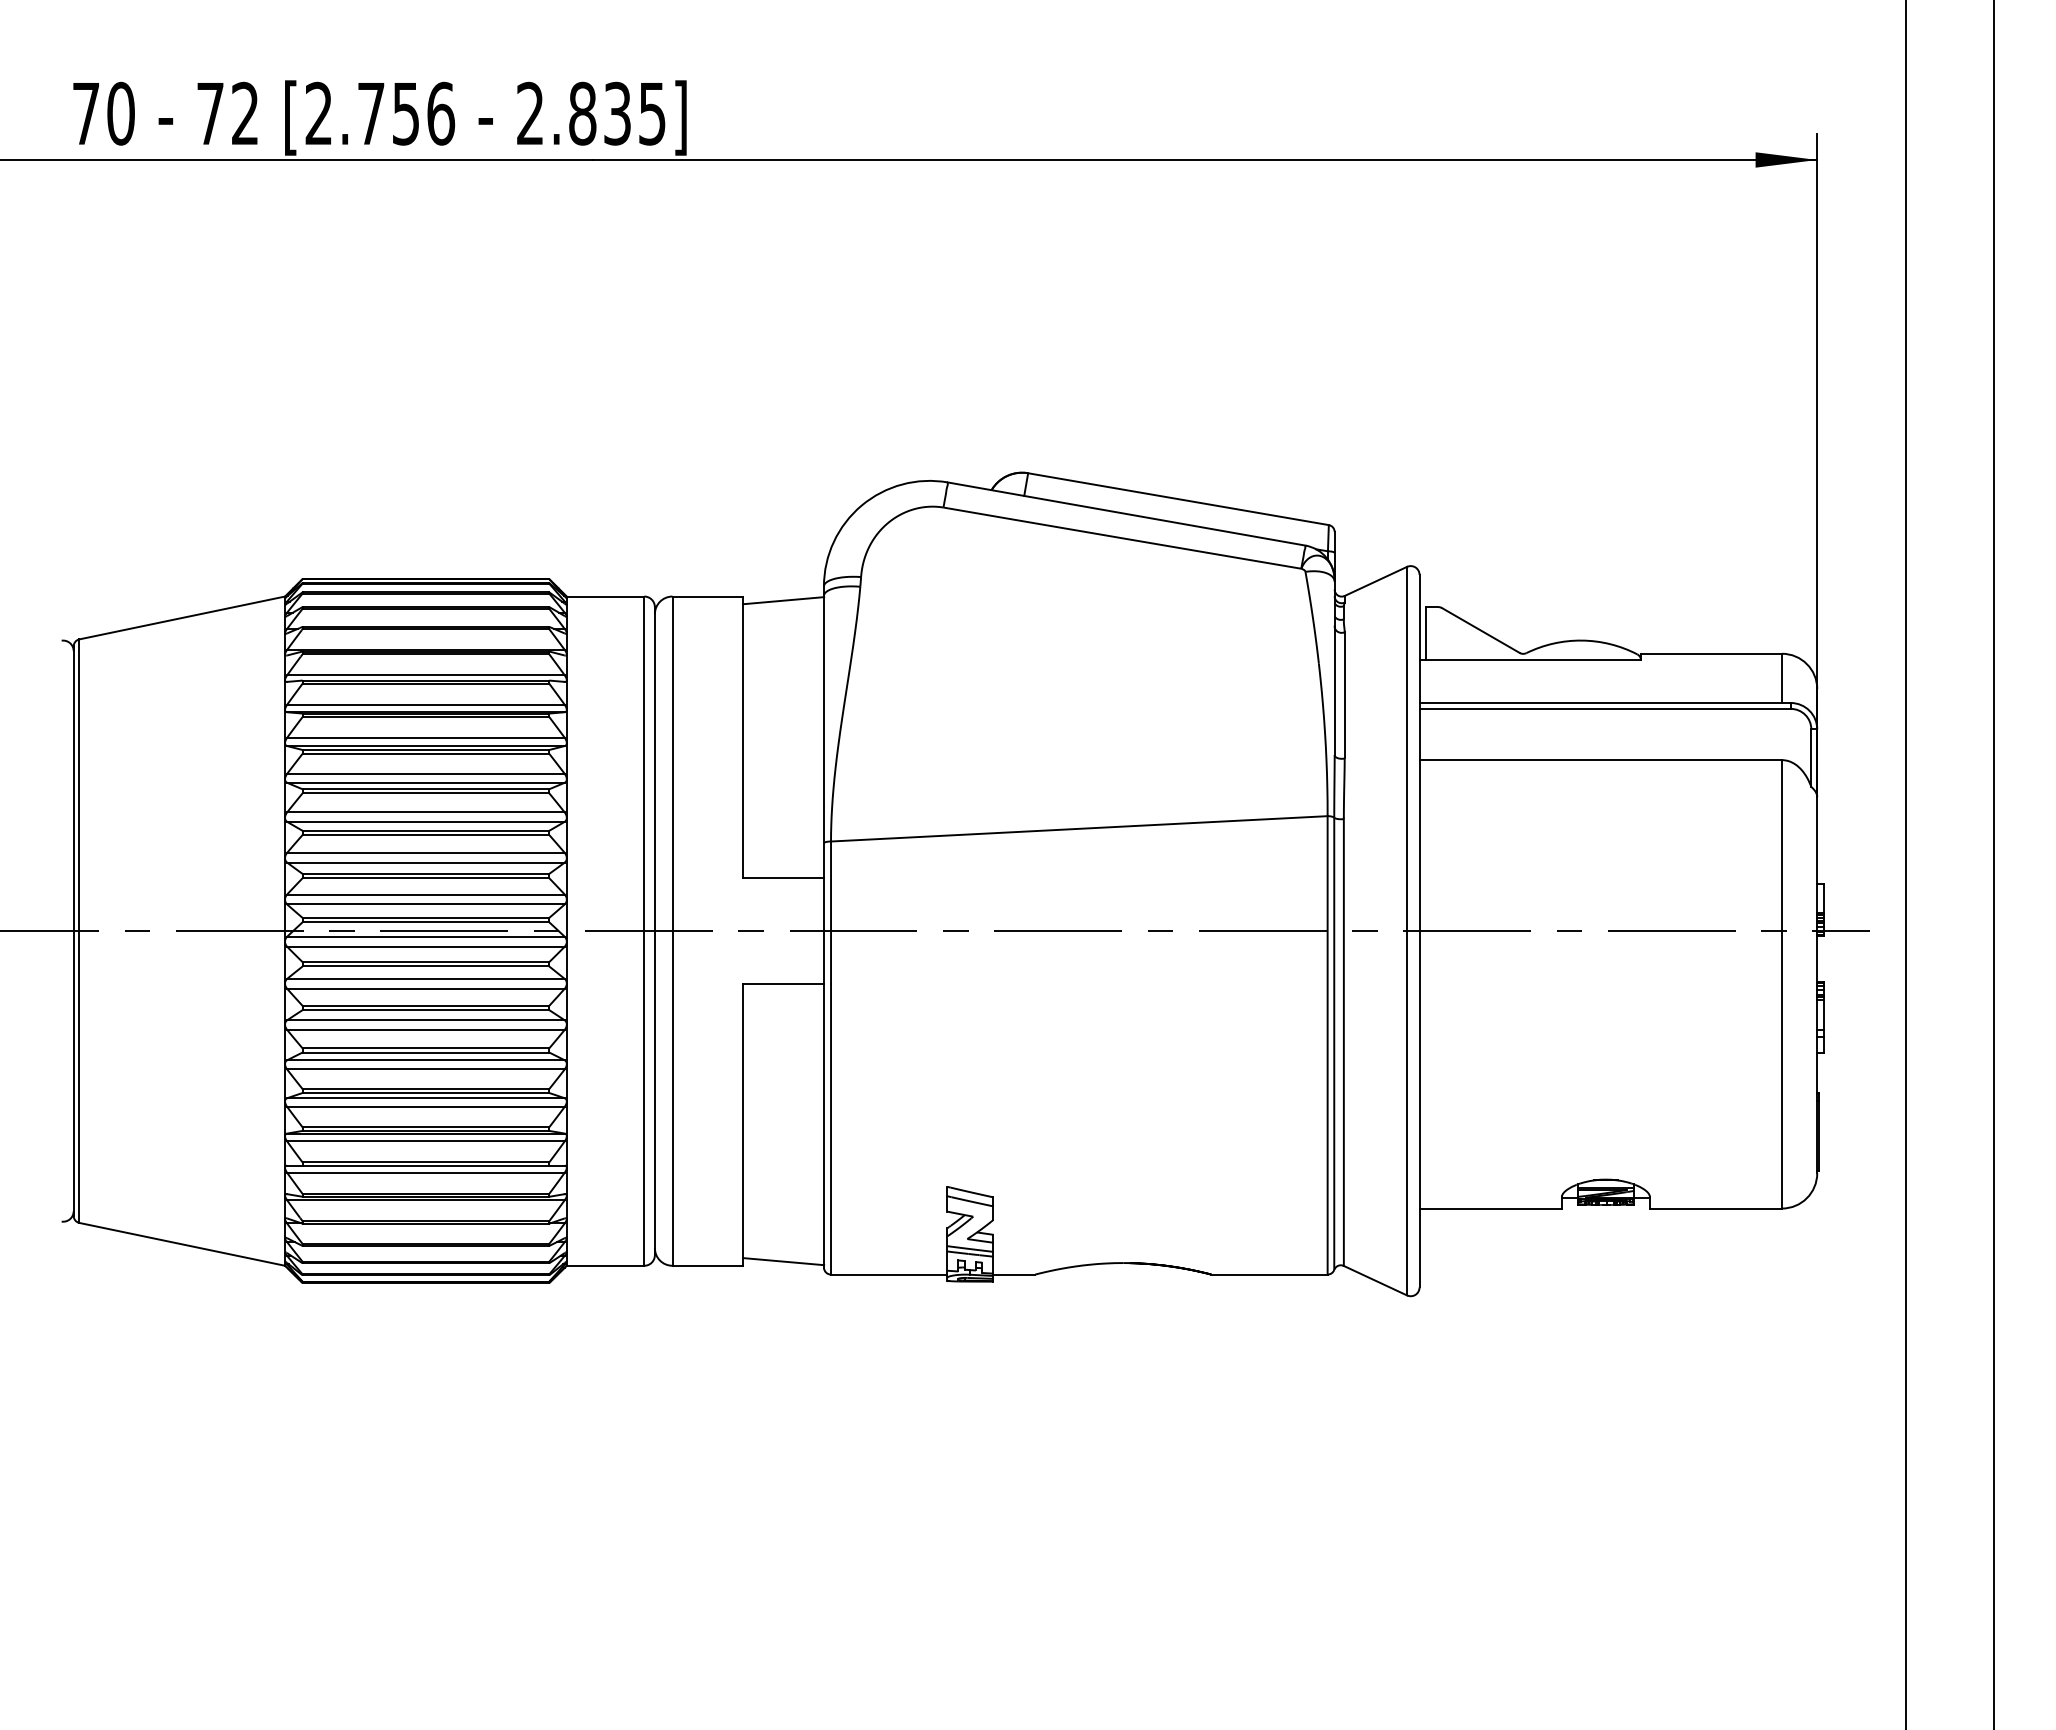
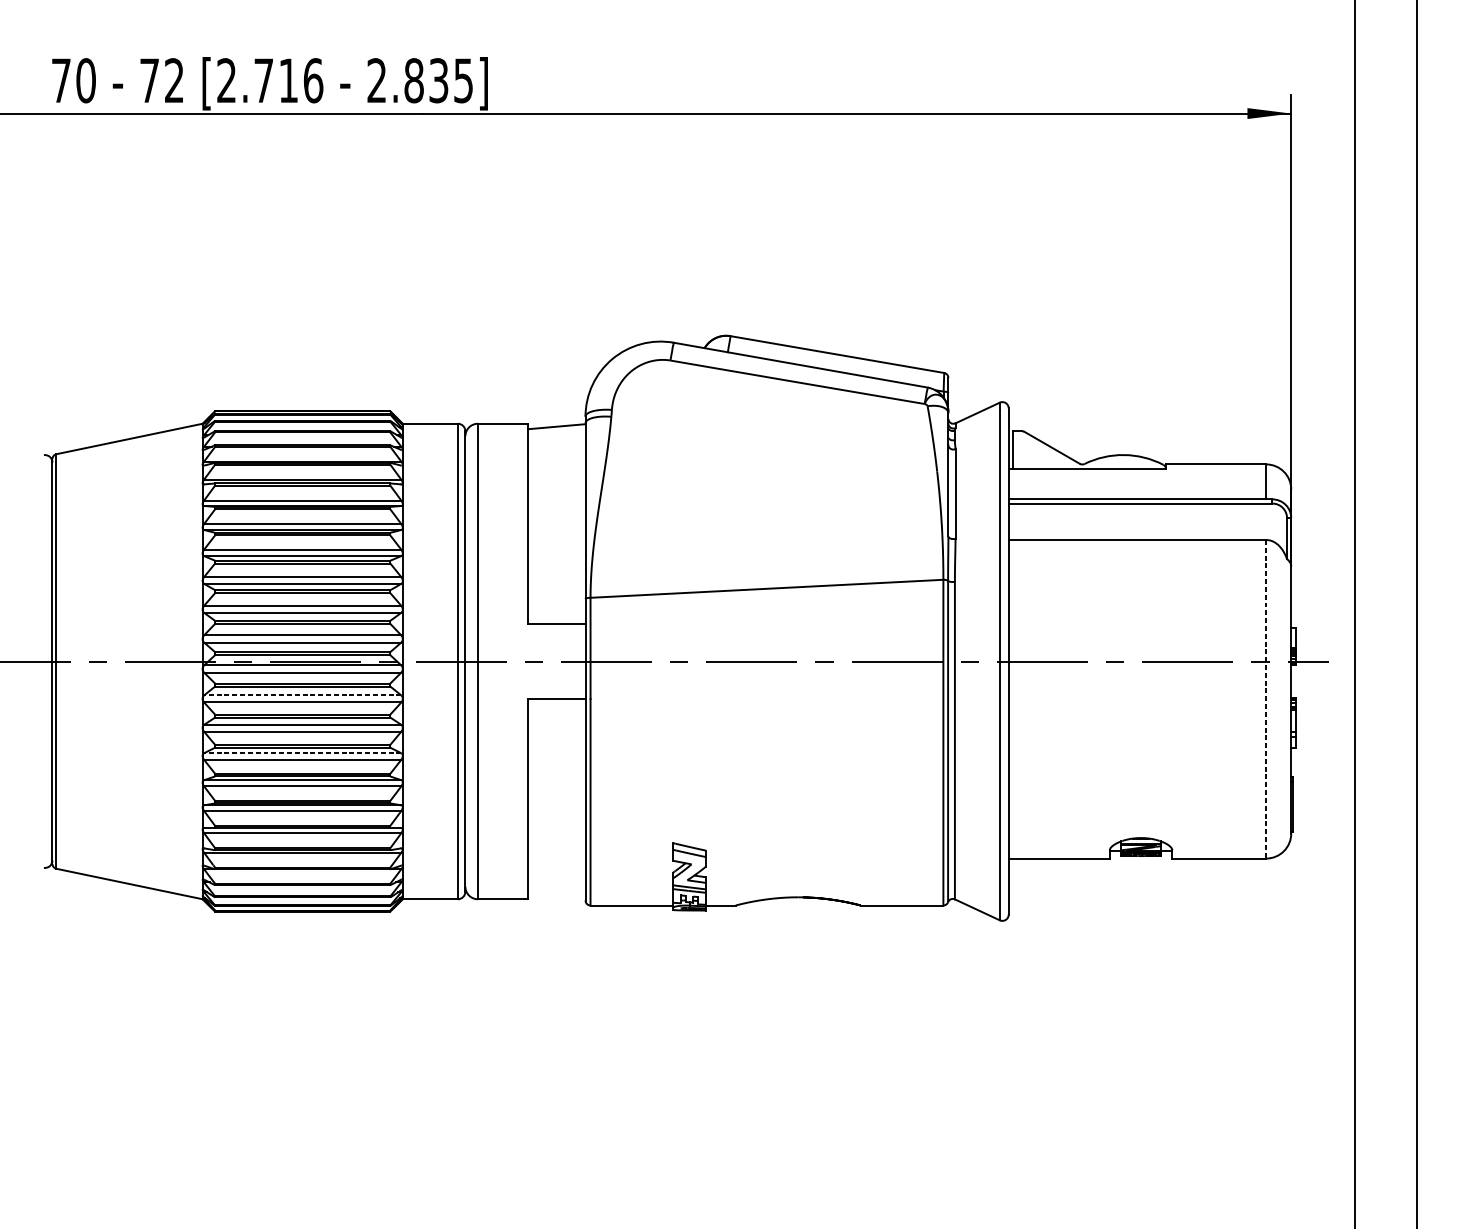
text: (405, 114) -> (288, 81), [2.756 -> [2.716
line: (425, 978) -> (302, 695), solid -> dashed
line: (1782, 984) -> (1266, 699), solid -> dashed
line: (425, 1060) -> (302, 753), solid -> dashed
line: (783, 1261) -> (556, 896), removed

